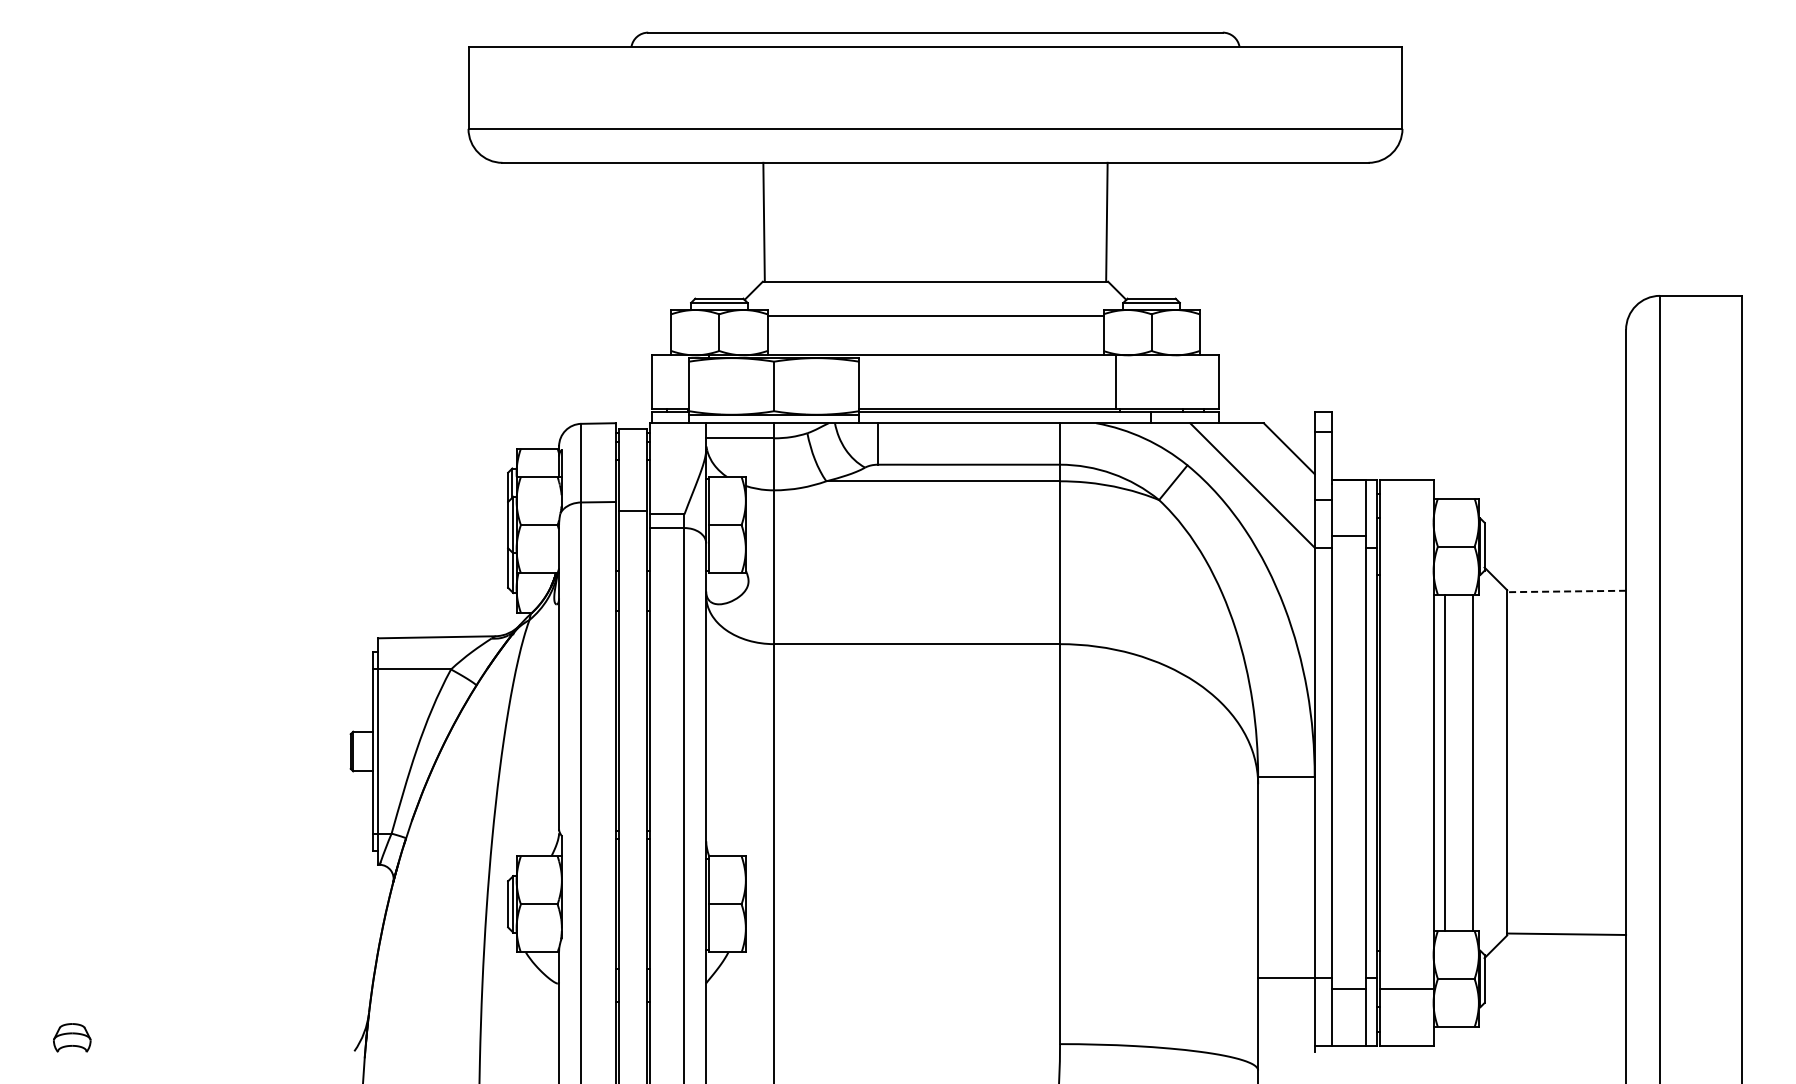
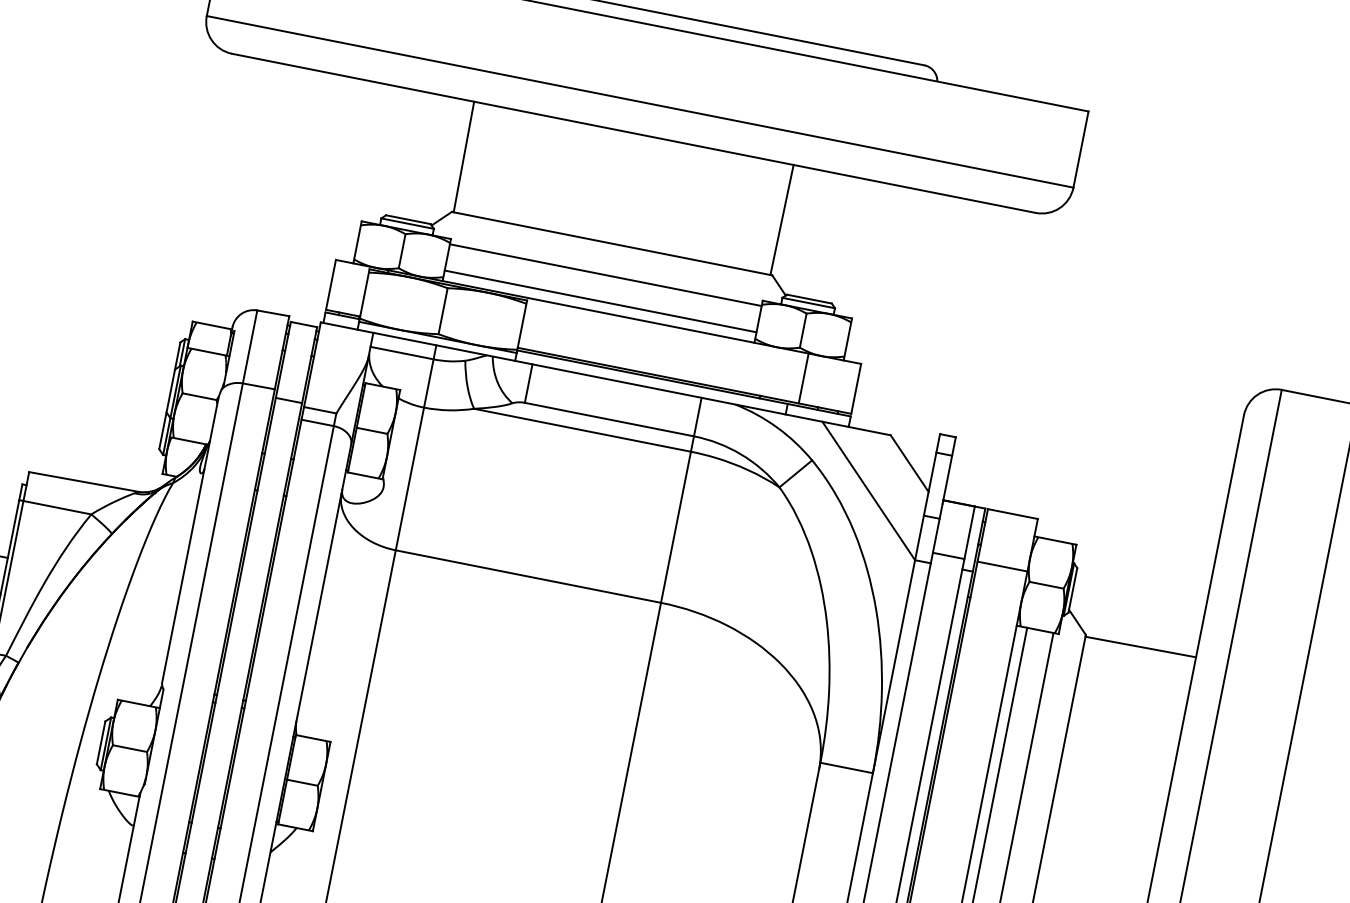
line: (935, 343) -> (600, 300), added
line: (1115, 382) -> (803, 378), moved
line: (1406, 536) -> (1002, 566), added
line: (1566, 591) -> (1140, 647), dashed -> solid

